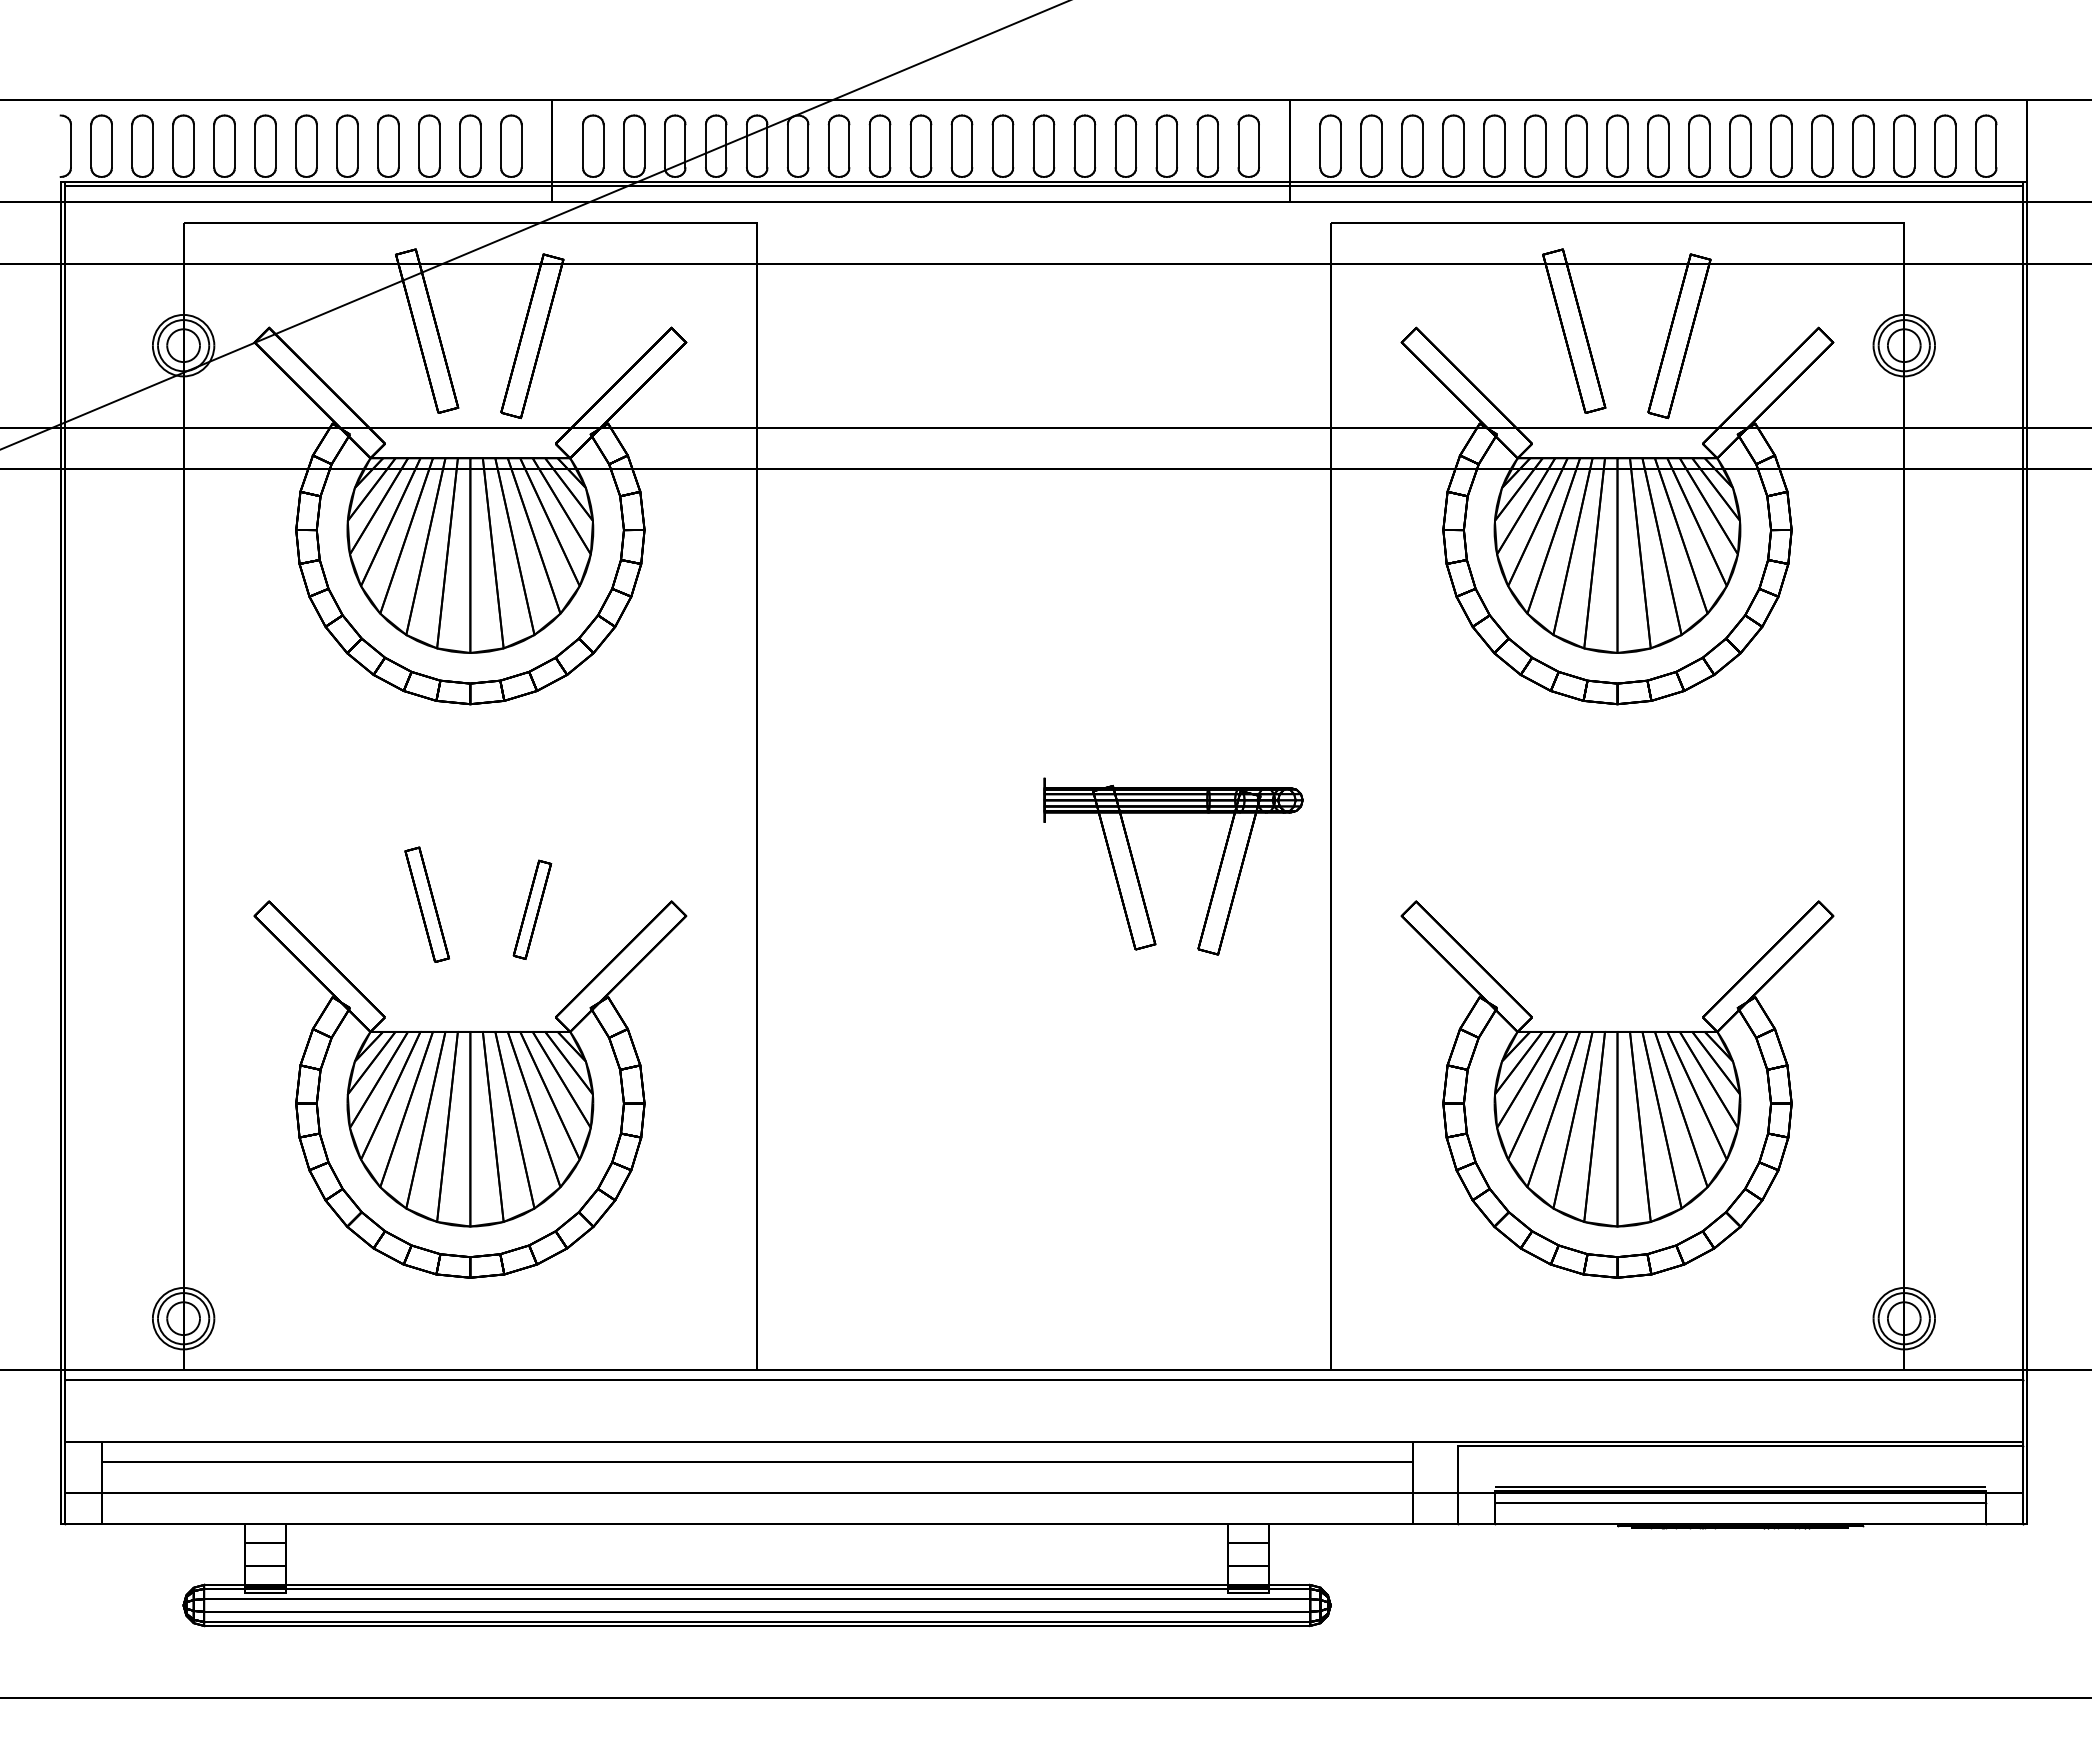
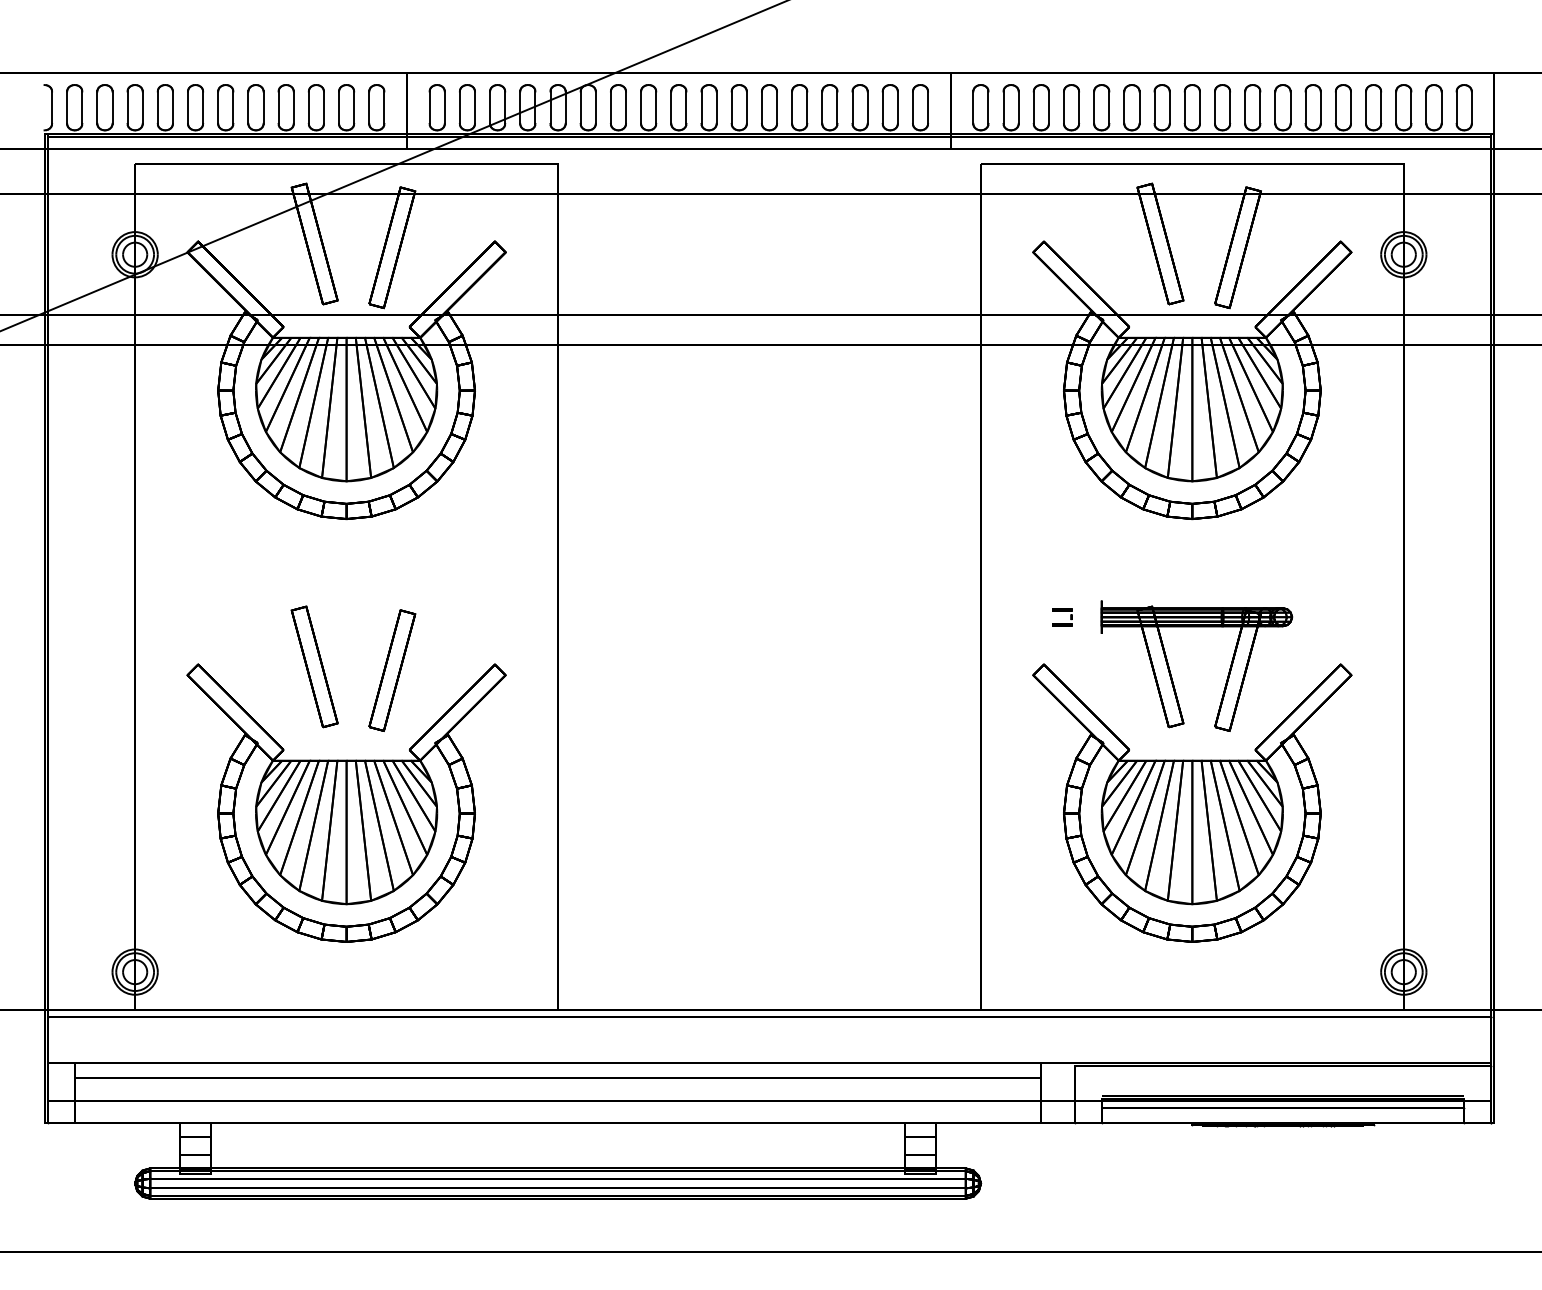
part: (1440, 845) -> (1061, 623), added
part: (1138, 876) -> (1170, 673), moved
part: (427, 904) -> (314, 666), size x1.43
part: (532, 909) -> (392, 670), size x1.67

